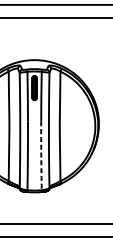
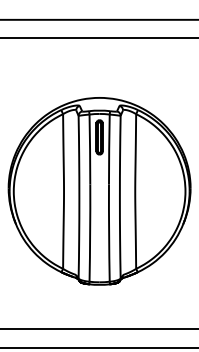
arc: (41, 156) -> (109, 233), dashed -> solid

